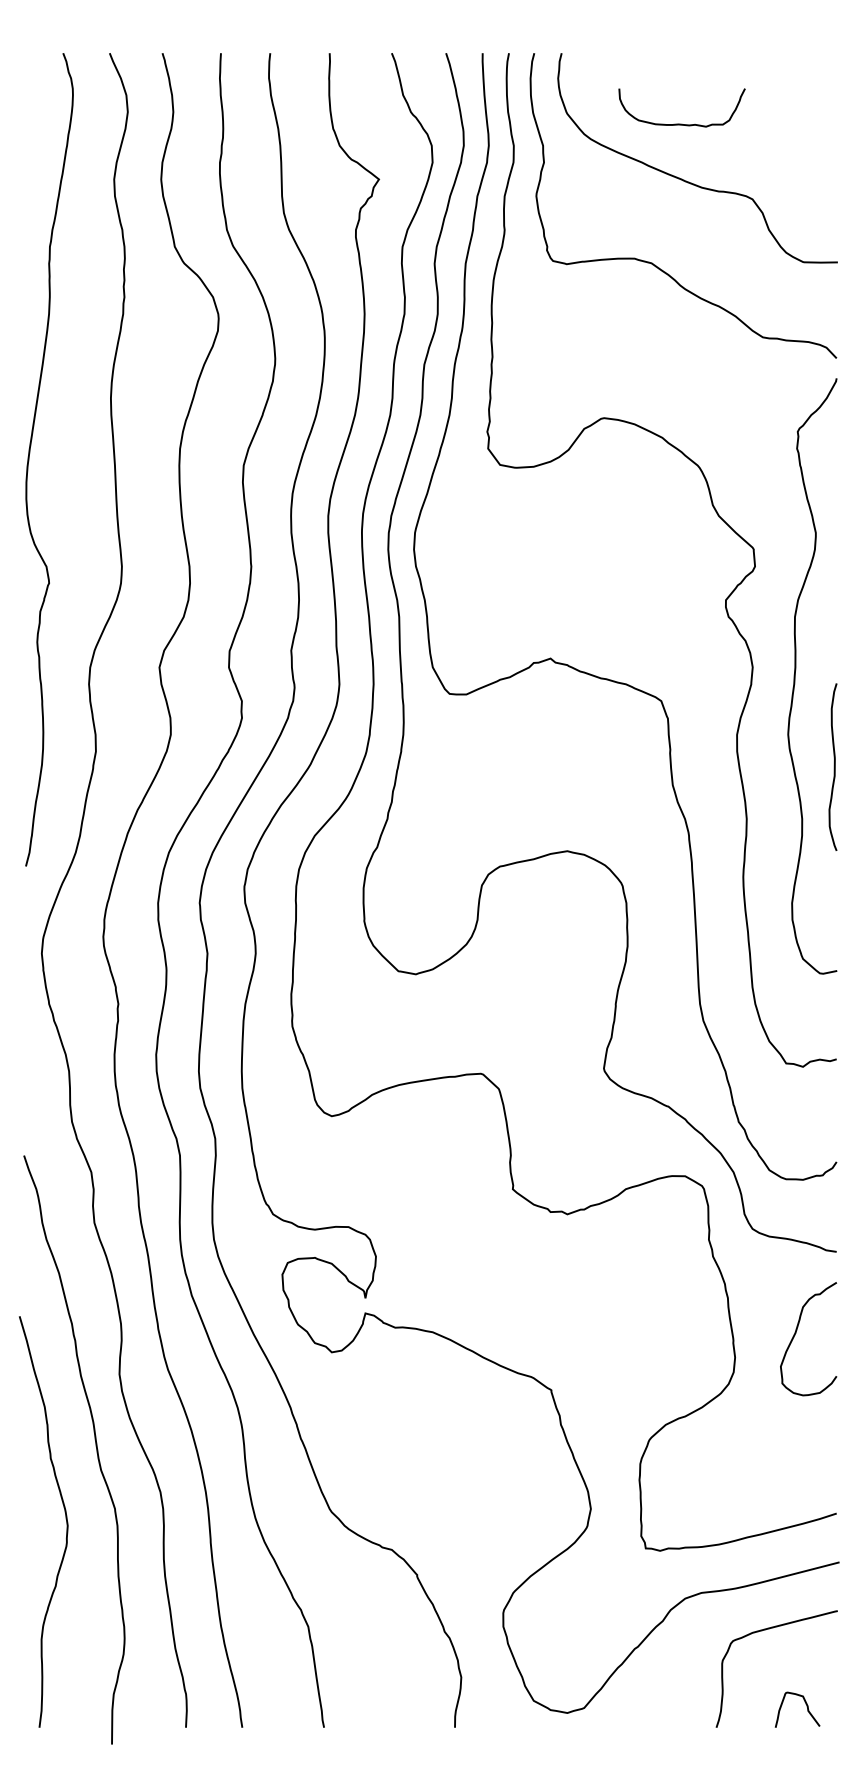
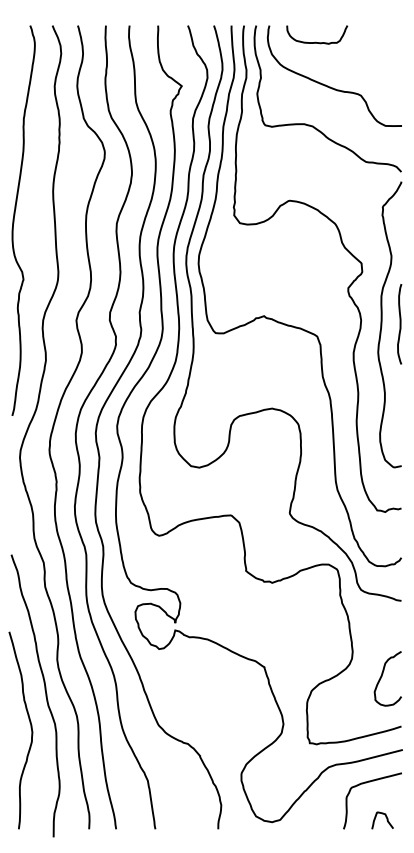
curve: (678, 121) -> (315, 41), moved
curve: (832, 767) -> (399, 324), moved
curve: (797, 1334) -> (382, 676), moved

